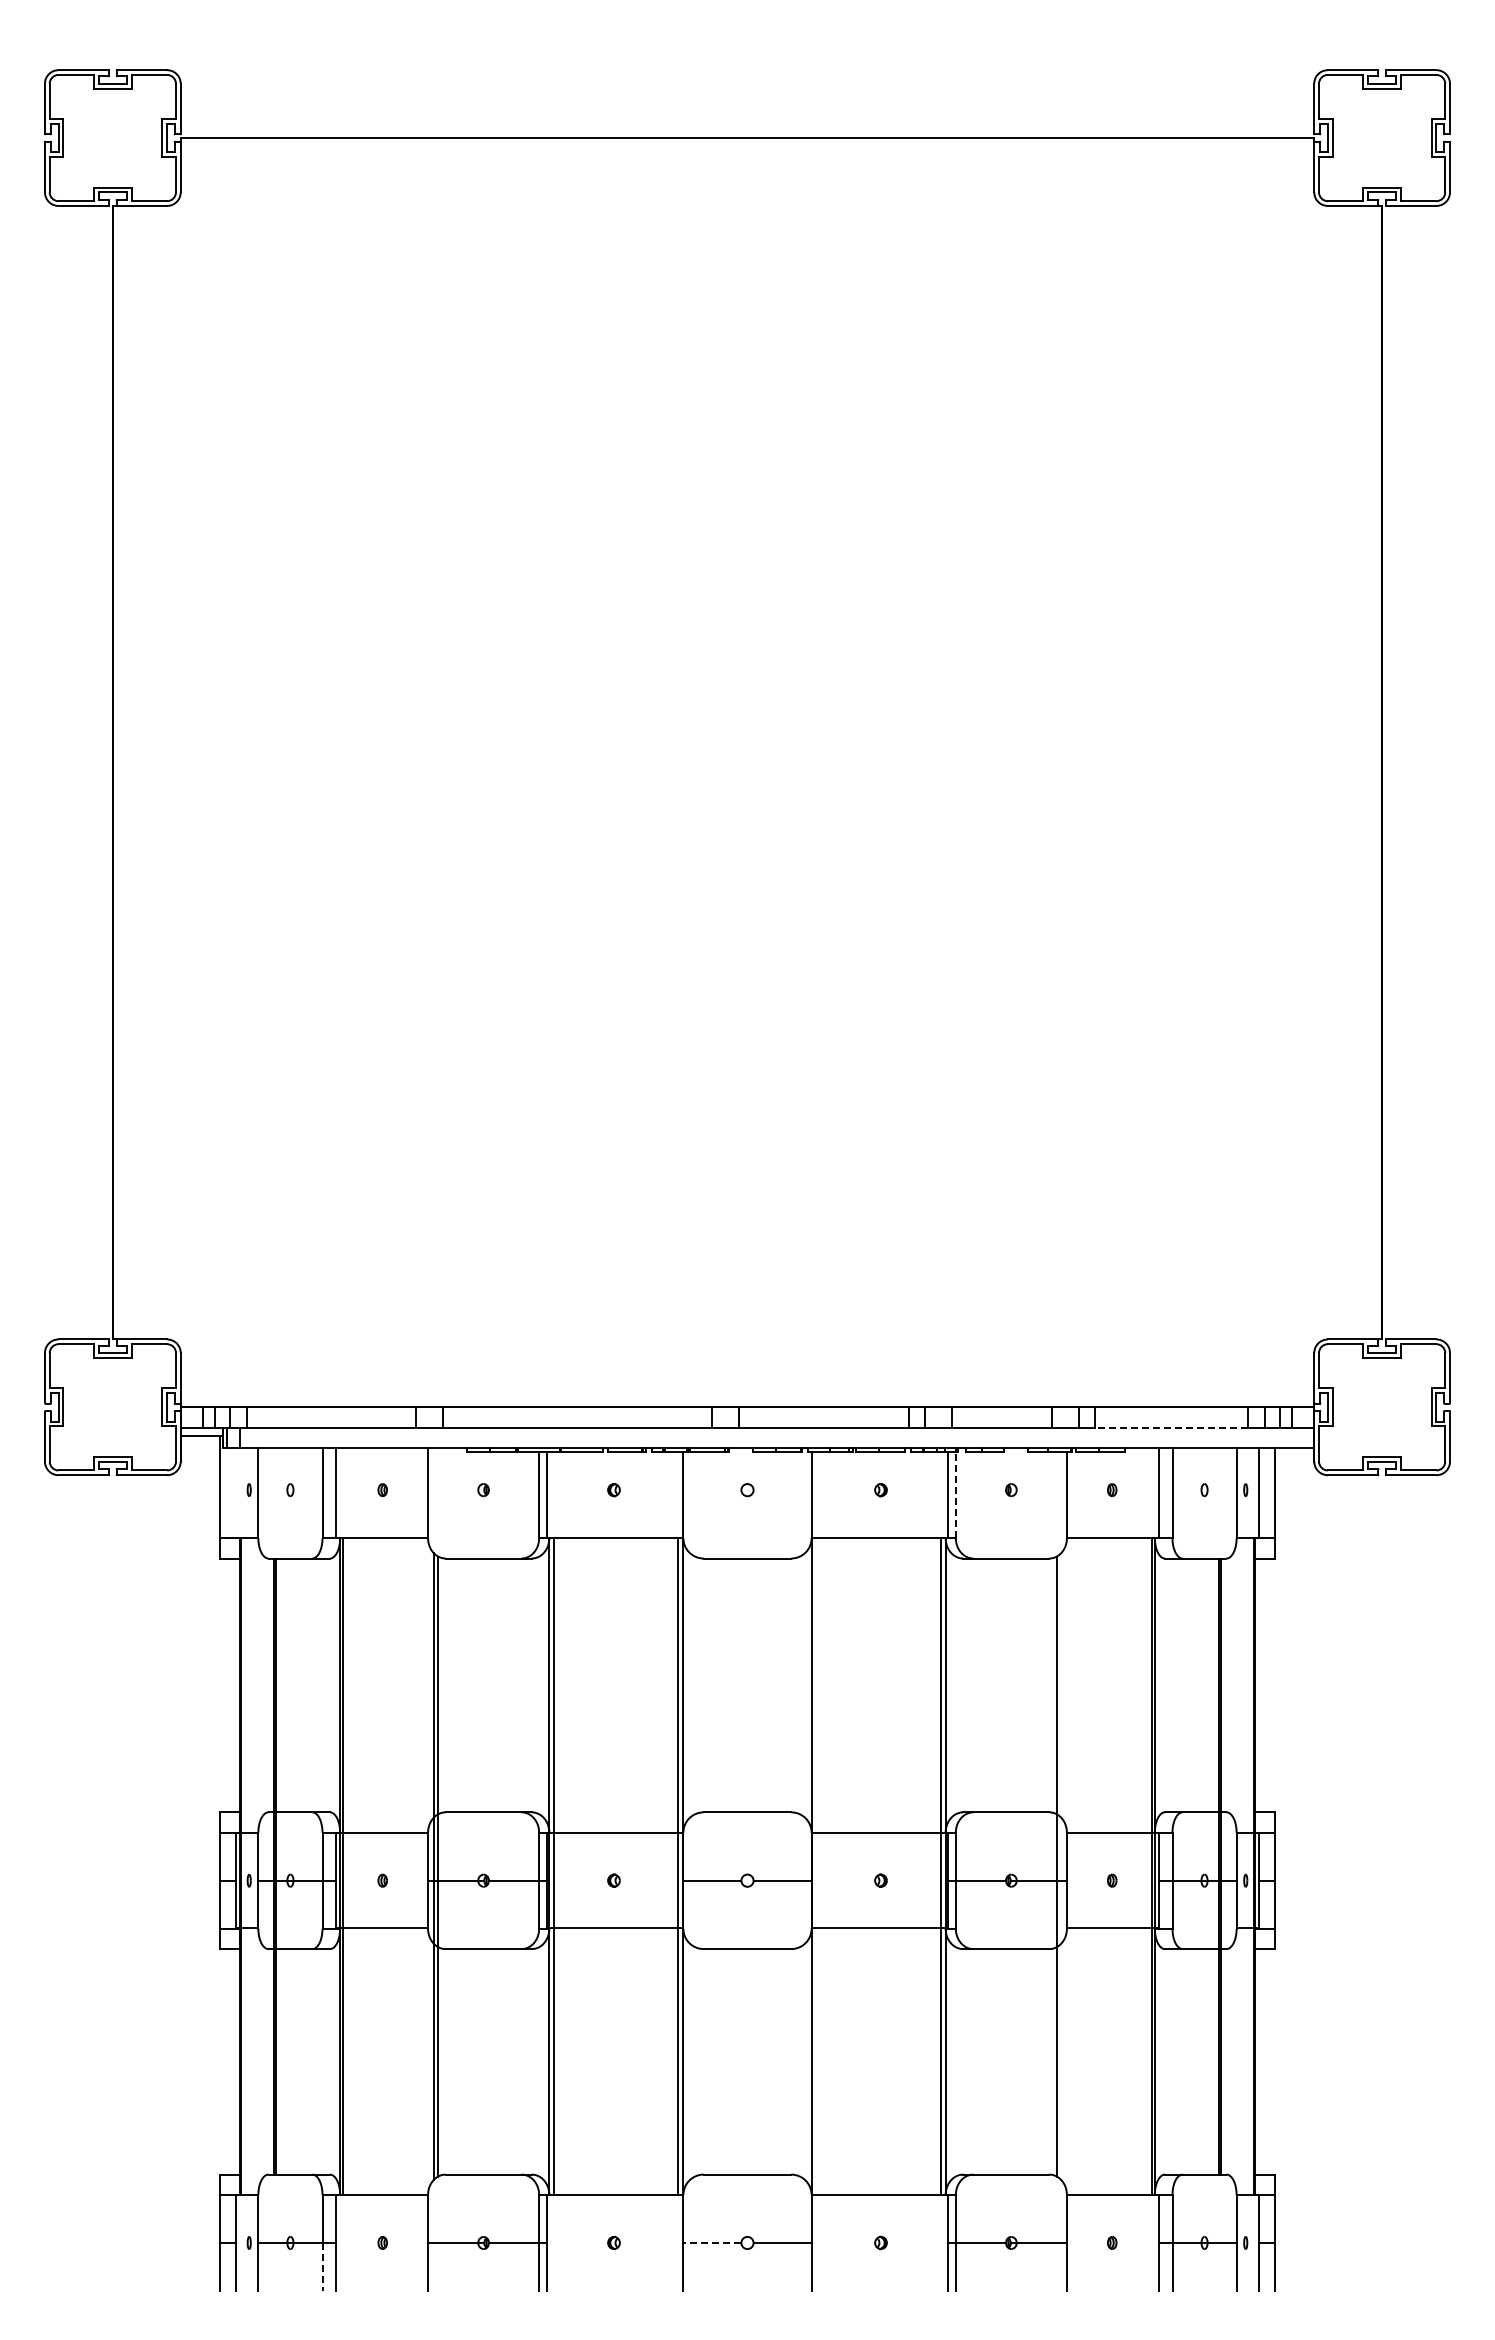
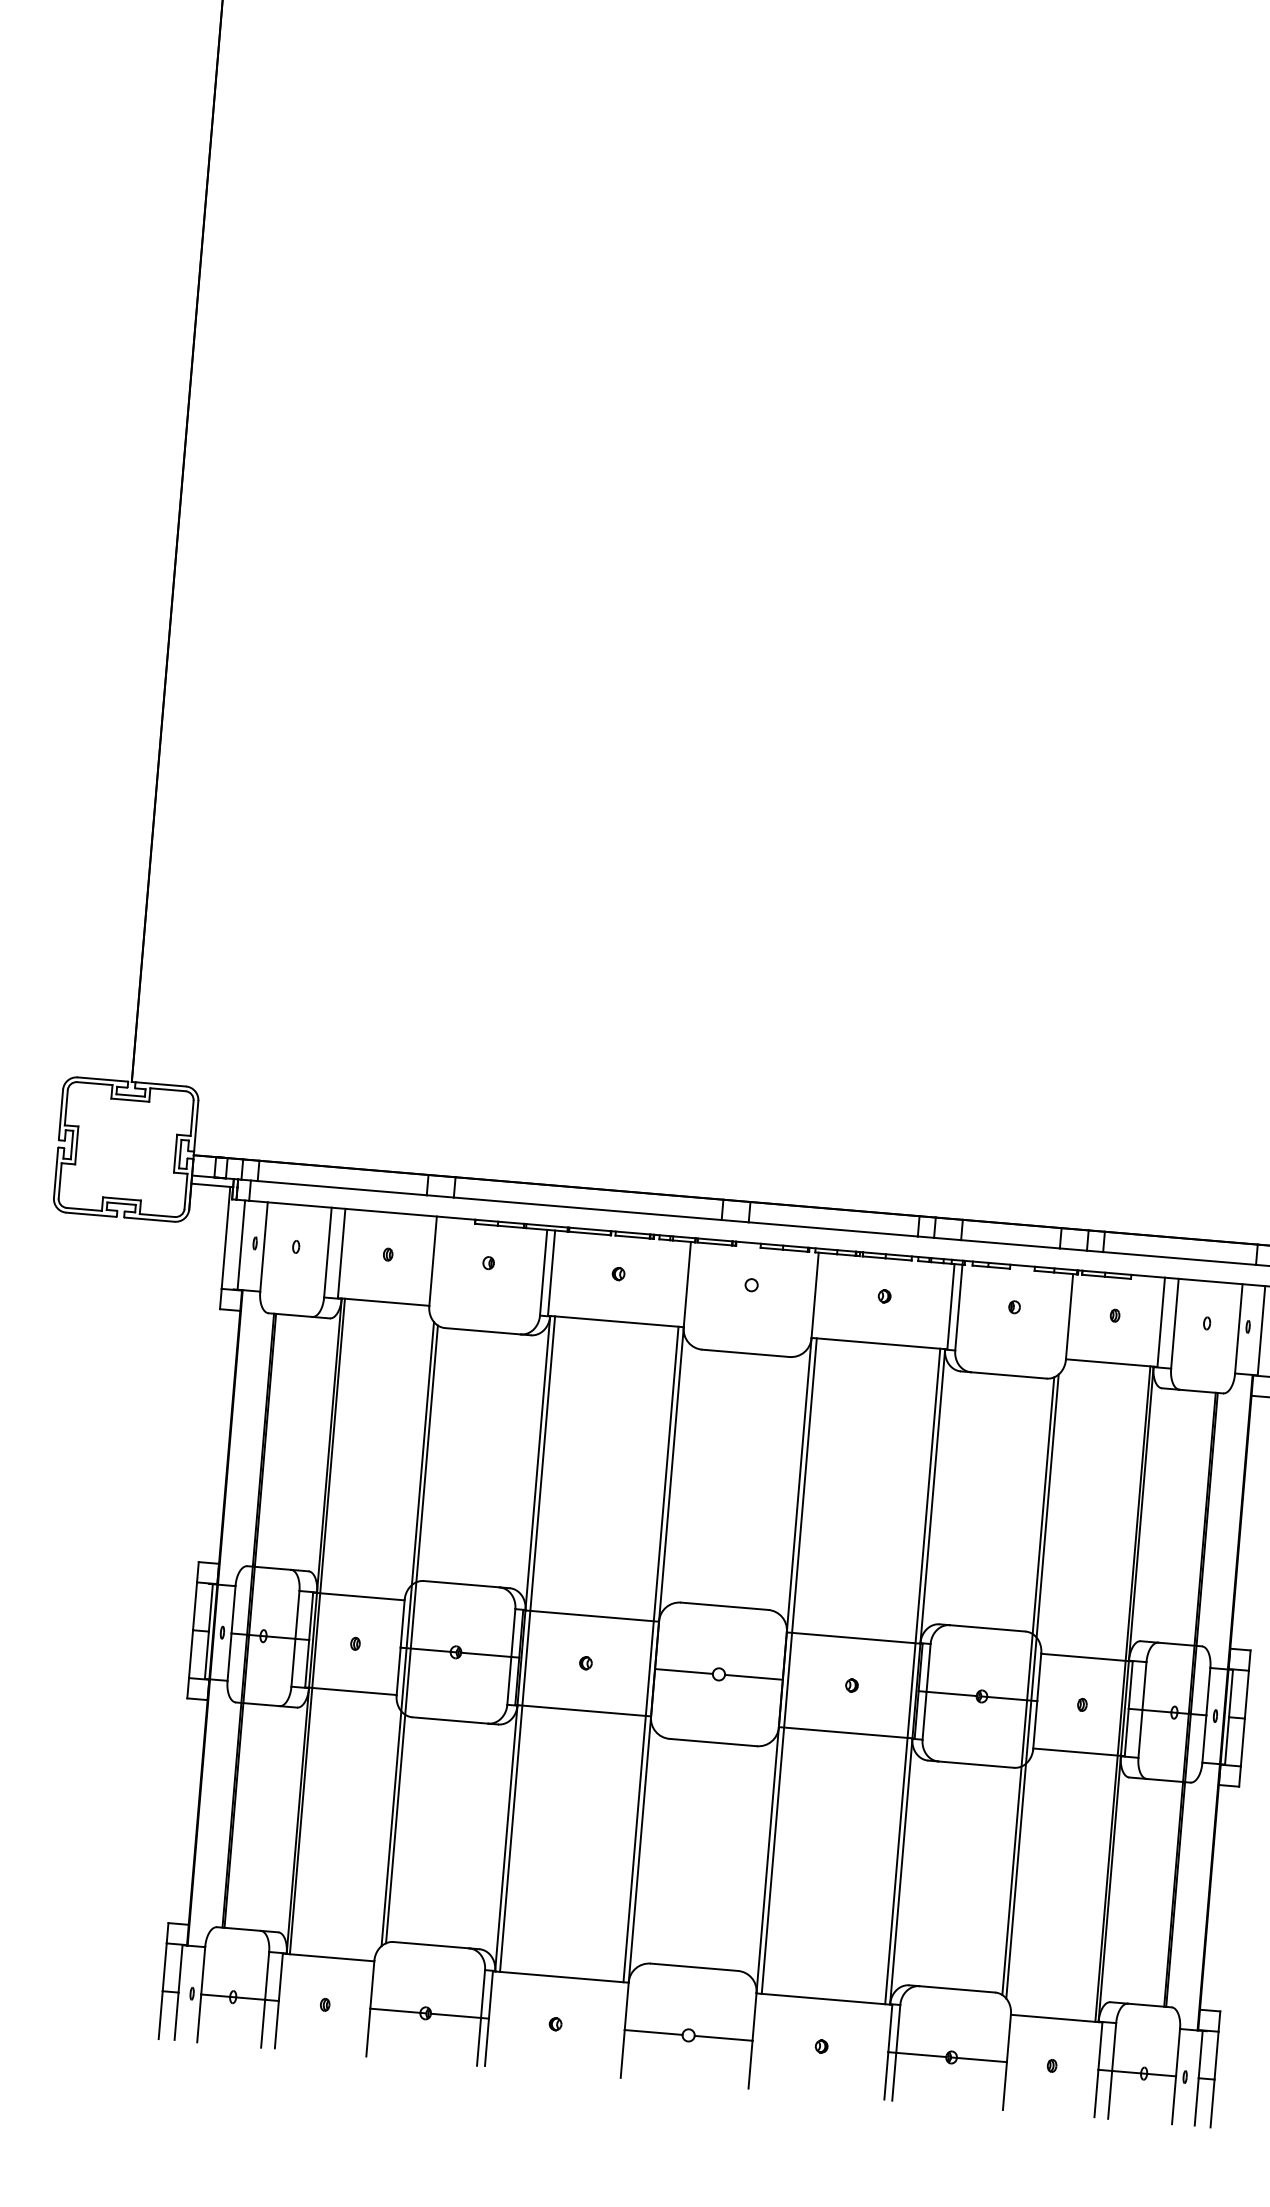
line: (1171, 1427) -> (1179, 1258), dashed -> solid
line: (235, 1492) -> (241, 1244), added
line: (955, 1494) -> (958, 1306), dashed -> solid
line: (816, 1866) -> (788, 1666), added
line: (1060, 1866) -> (1032, 1686), added
line: (711, 2242) -> (652, 2031), dashed -> solid
line: (322, 2267) -> (263, 2024), dashed -> solid

